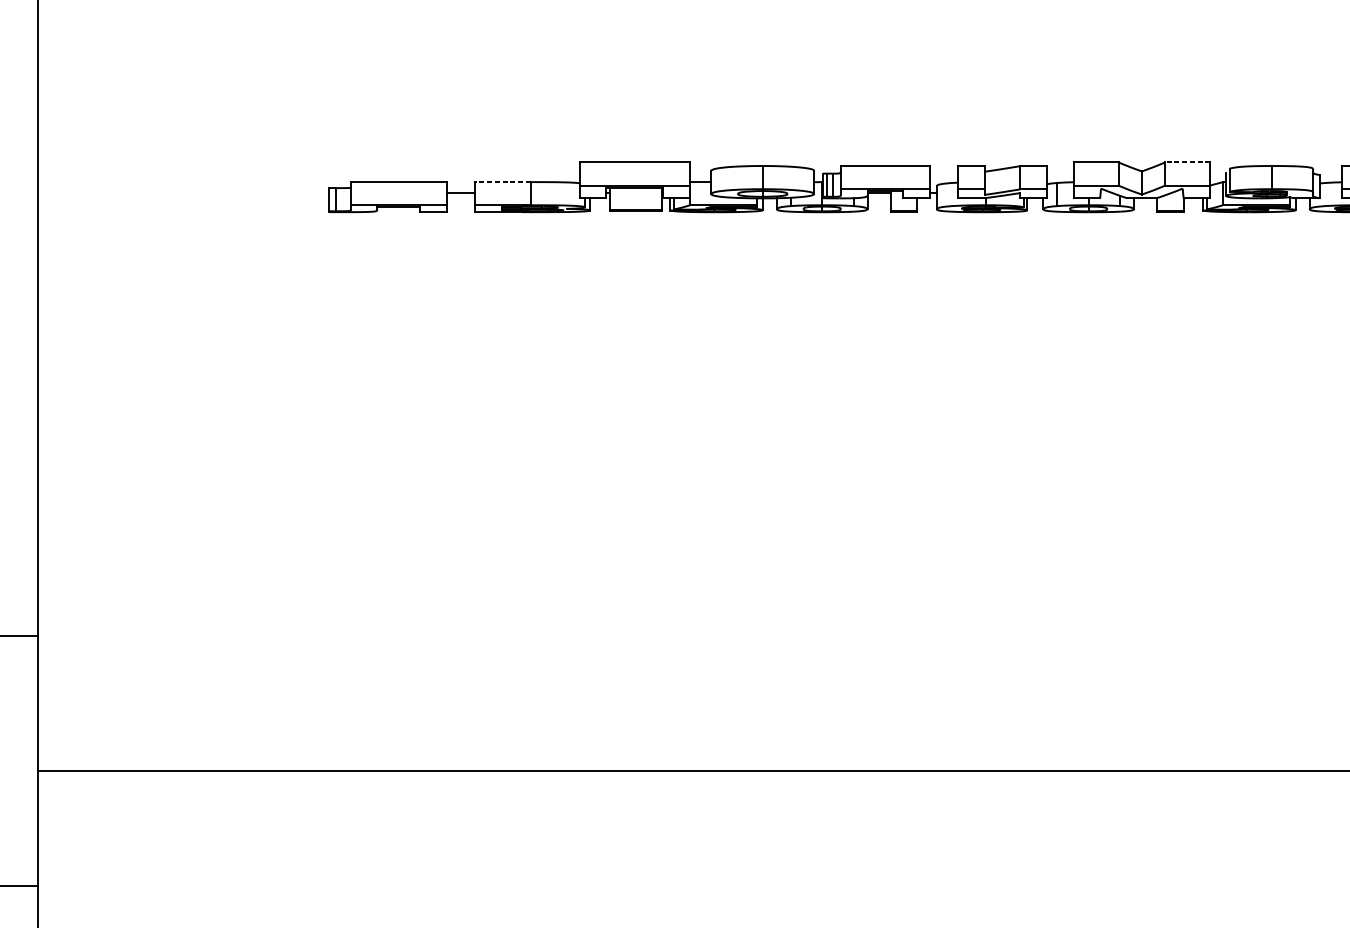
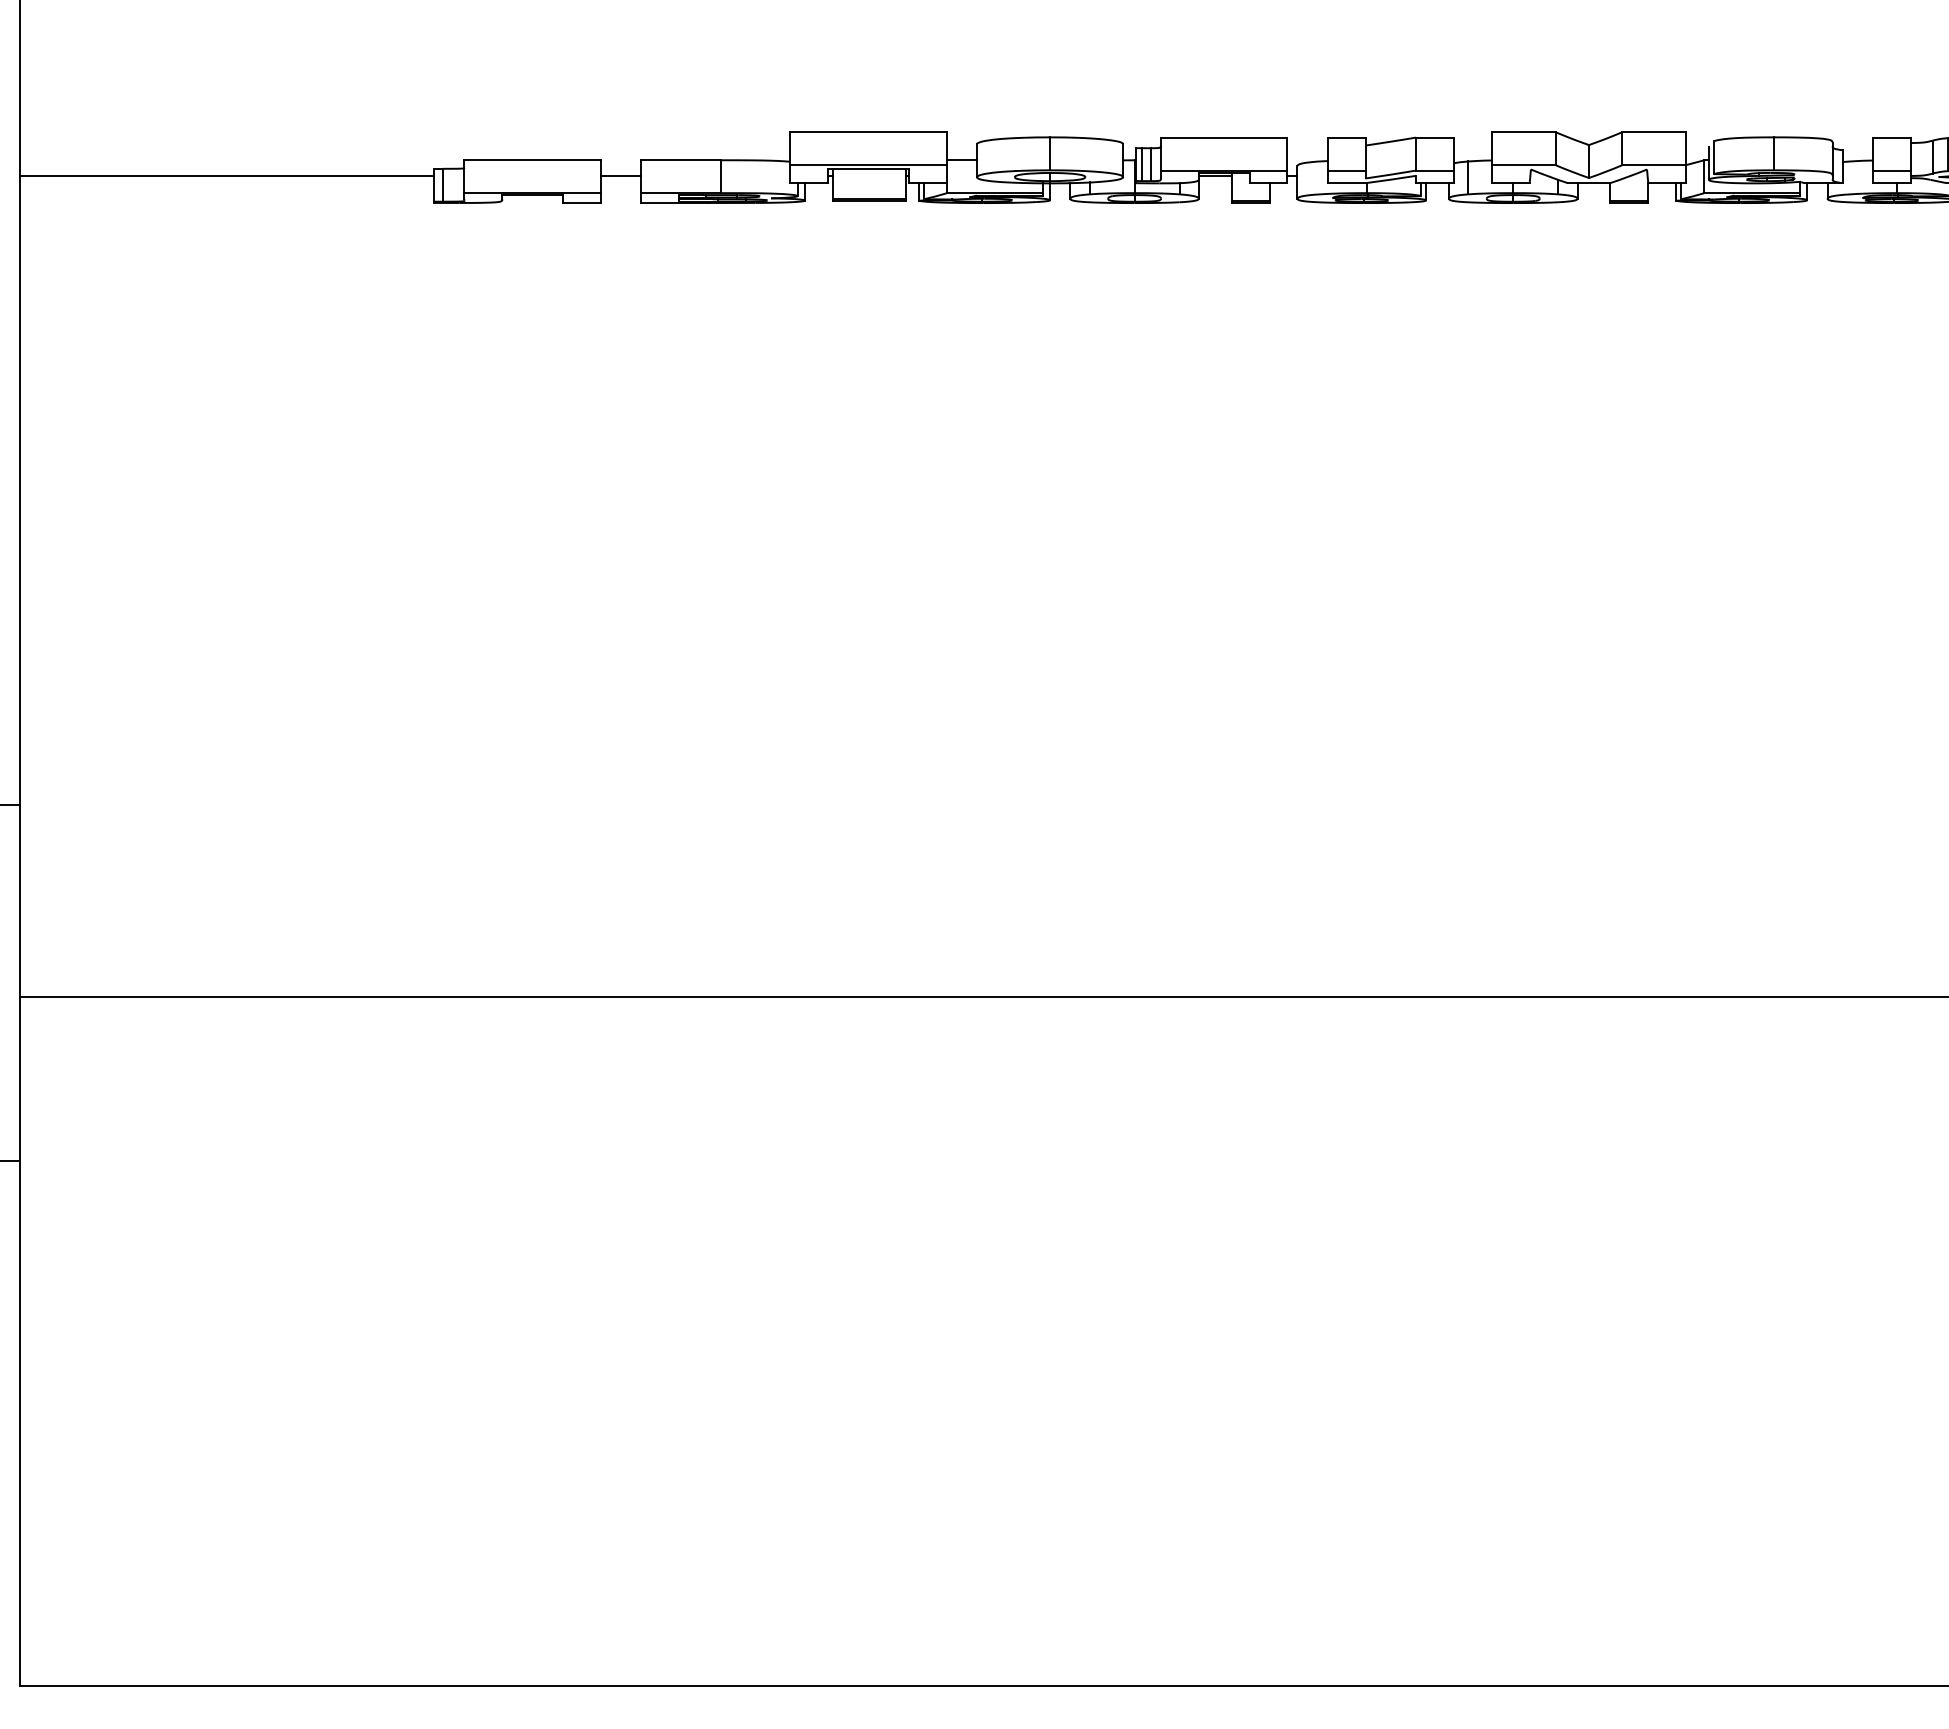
line: (1187, 162) -> (1653, 132), dashed -> solid
line: (502, 182) -> (680, 160), dashed -> solid
line: (183, 192) -> (227, 175), added

